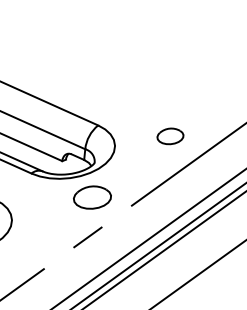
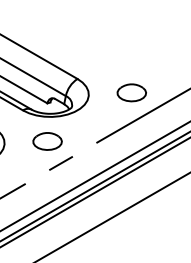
part: (170, 135) -> (131, 92), size x1.43
part: (92, 197) -> (47, 141), moved

